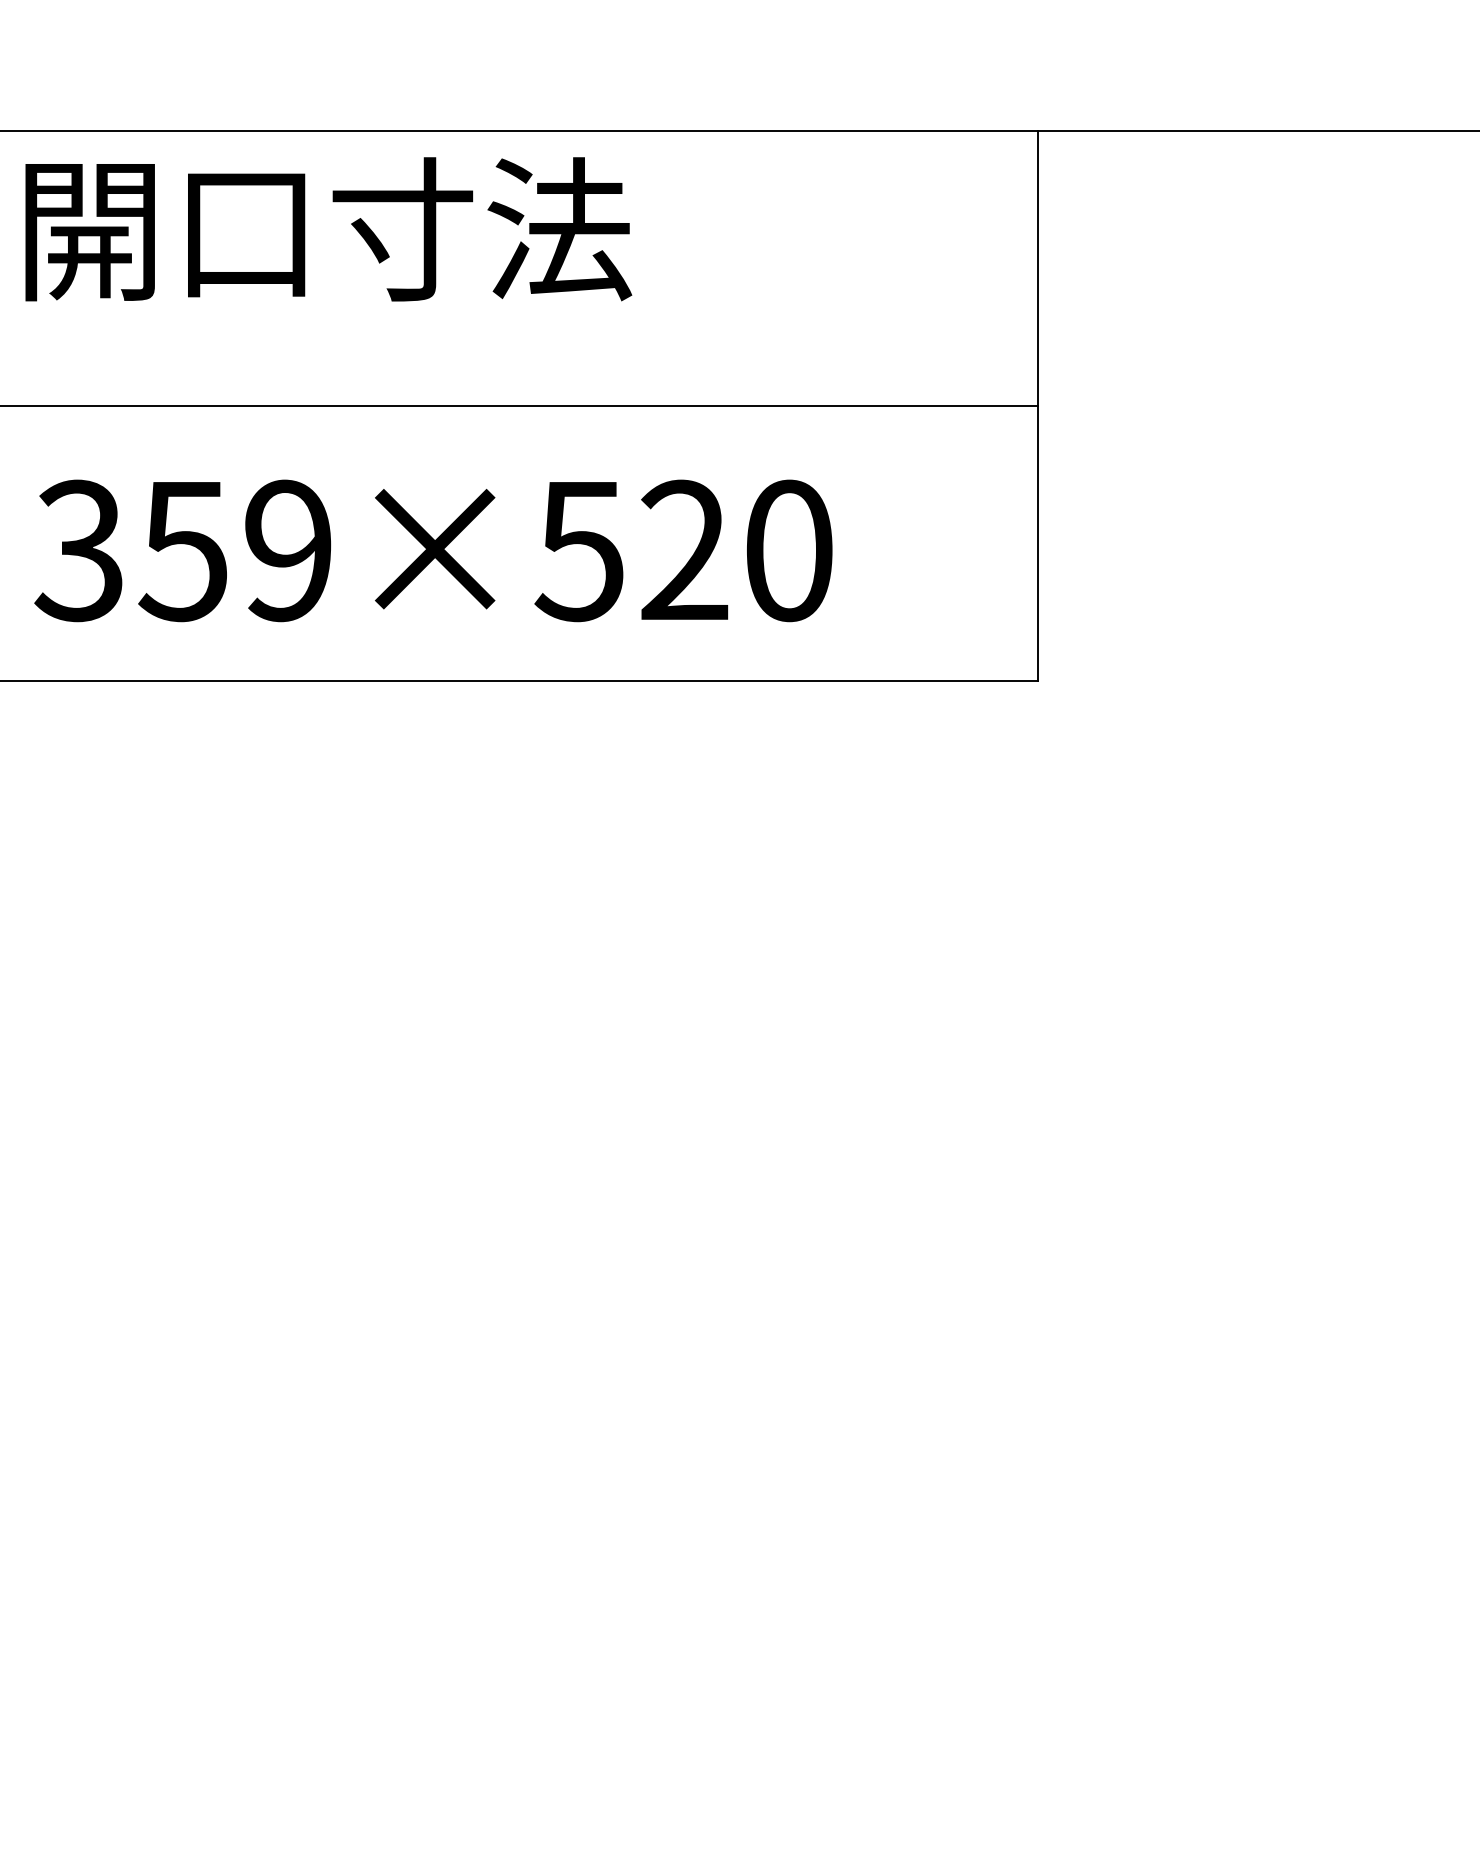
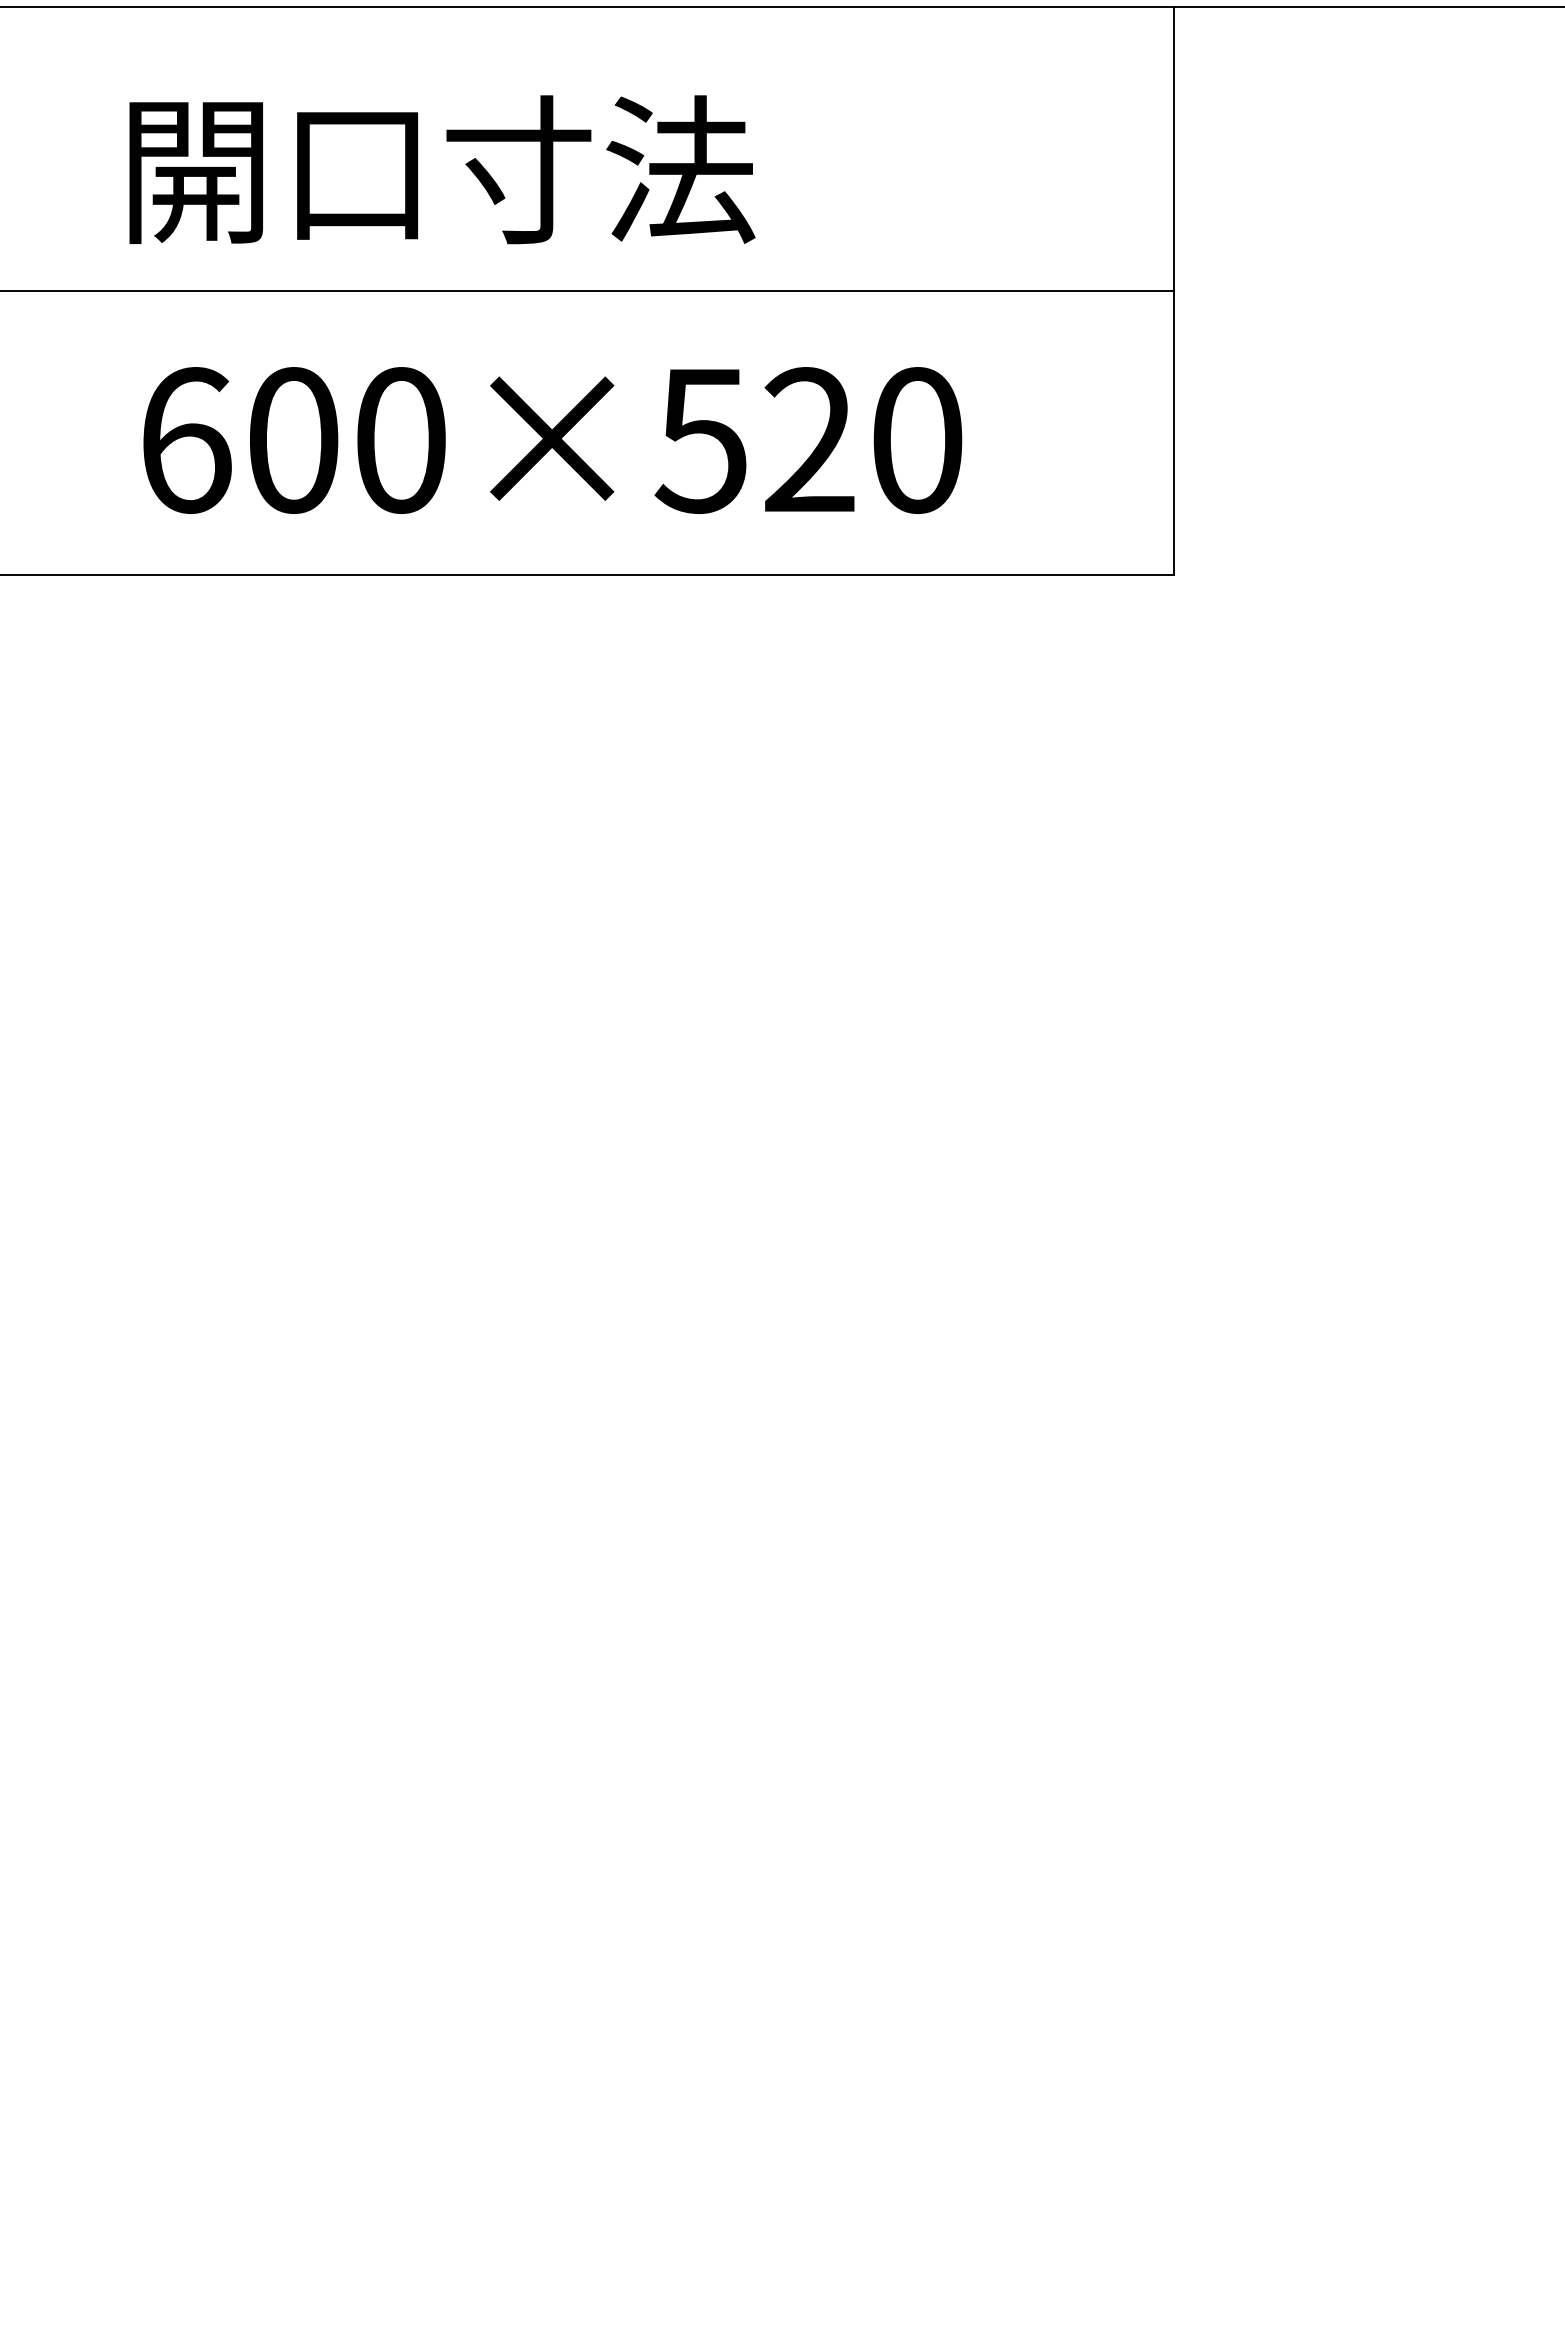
text: (328, 229) -> (442, 169), moved
text: (182, 550) -> (291, 440), 359×520 -> 600×520

